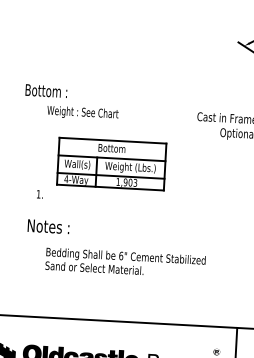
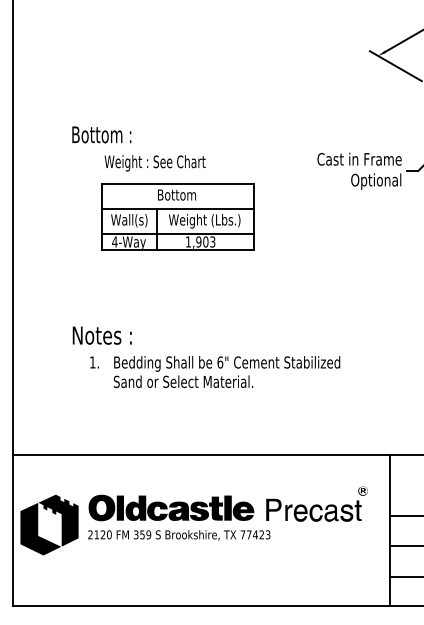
part: (111, 163) -> (177, 216), moved
text: (39, 194) -> (94, 362), moved
text: (48, 226) -> (101, 335), moved

